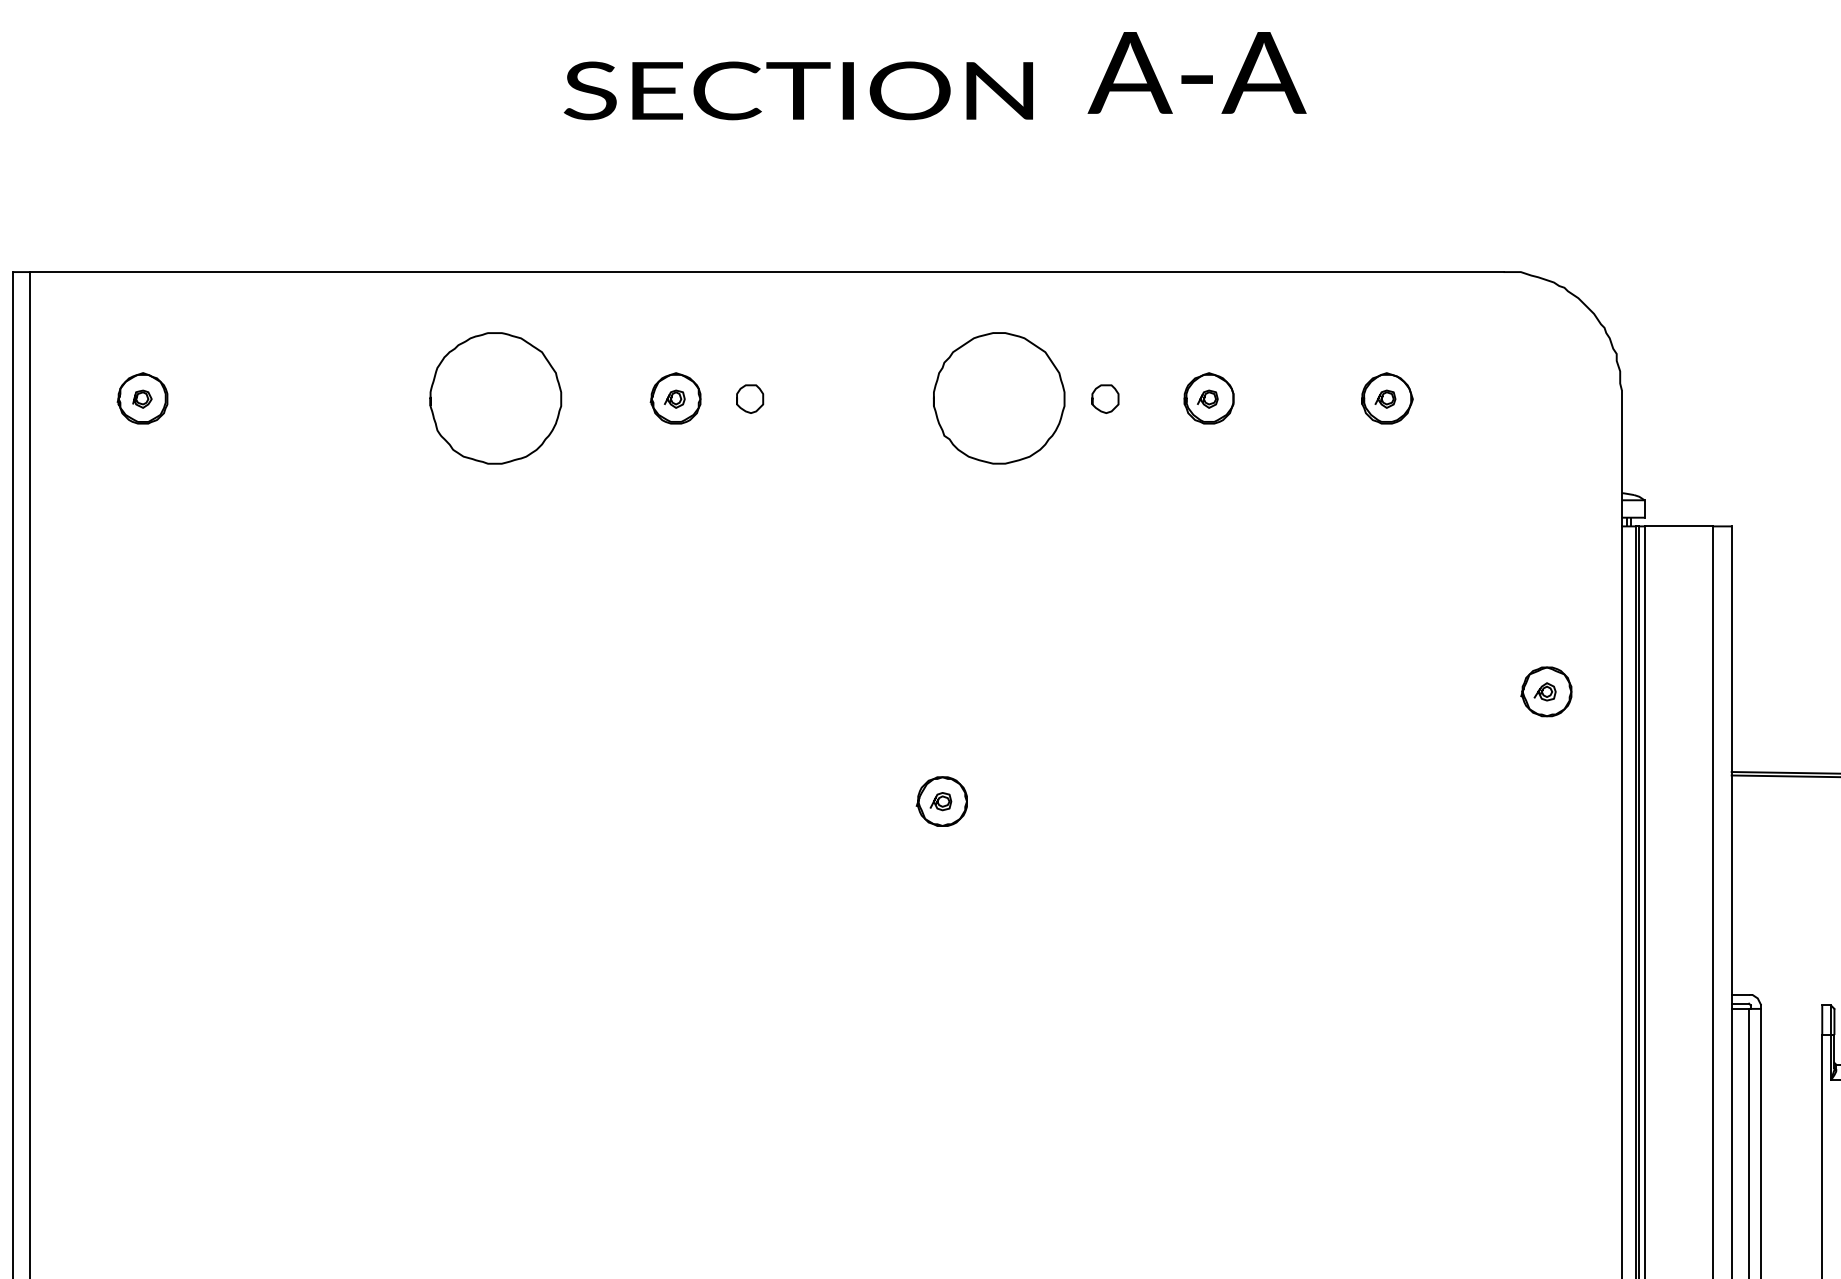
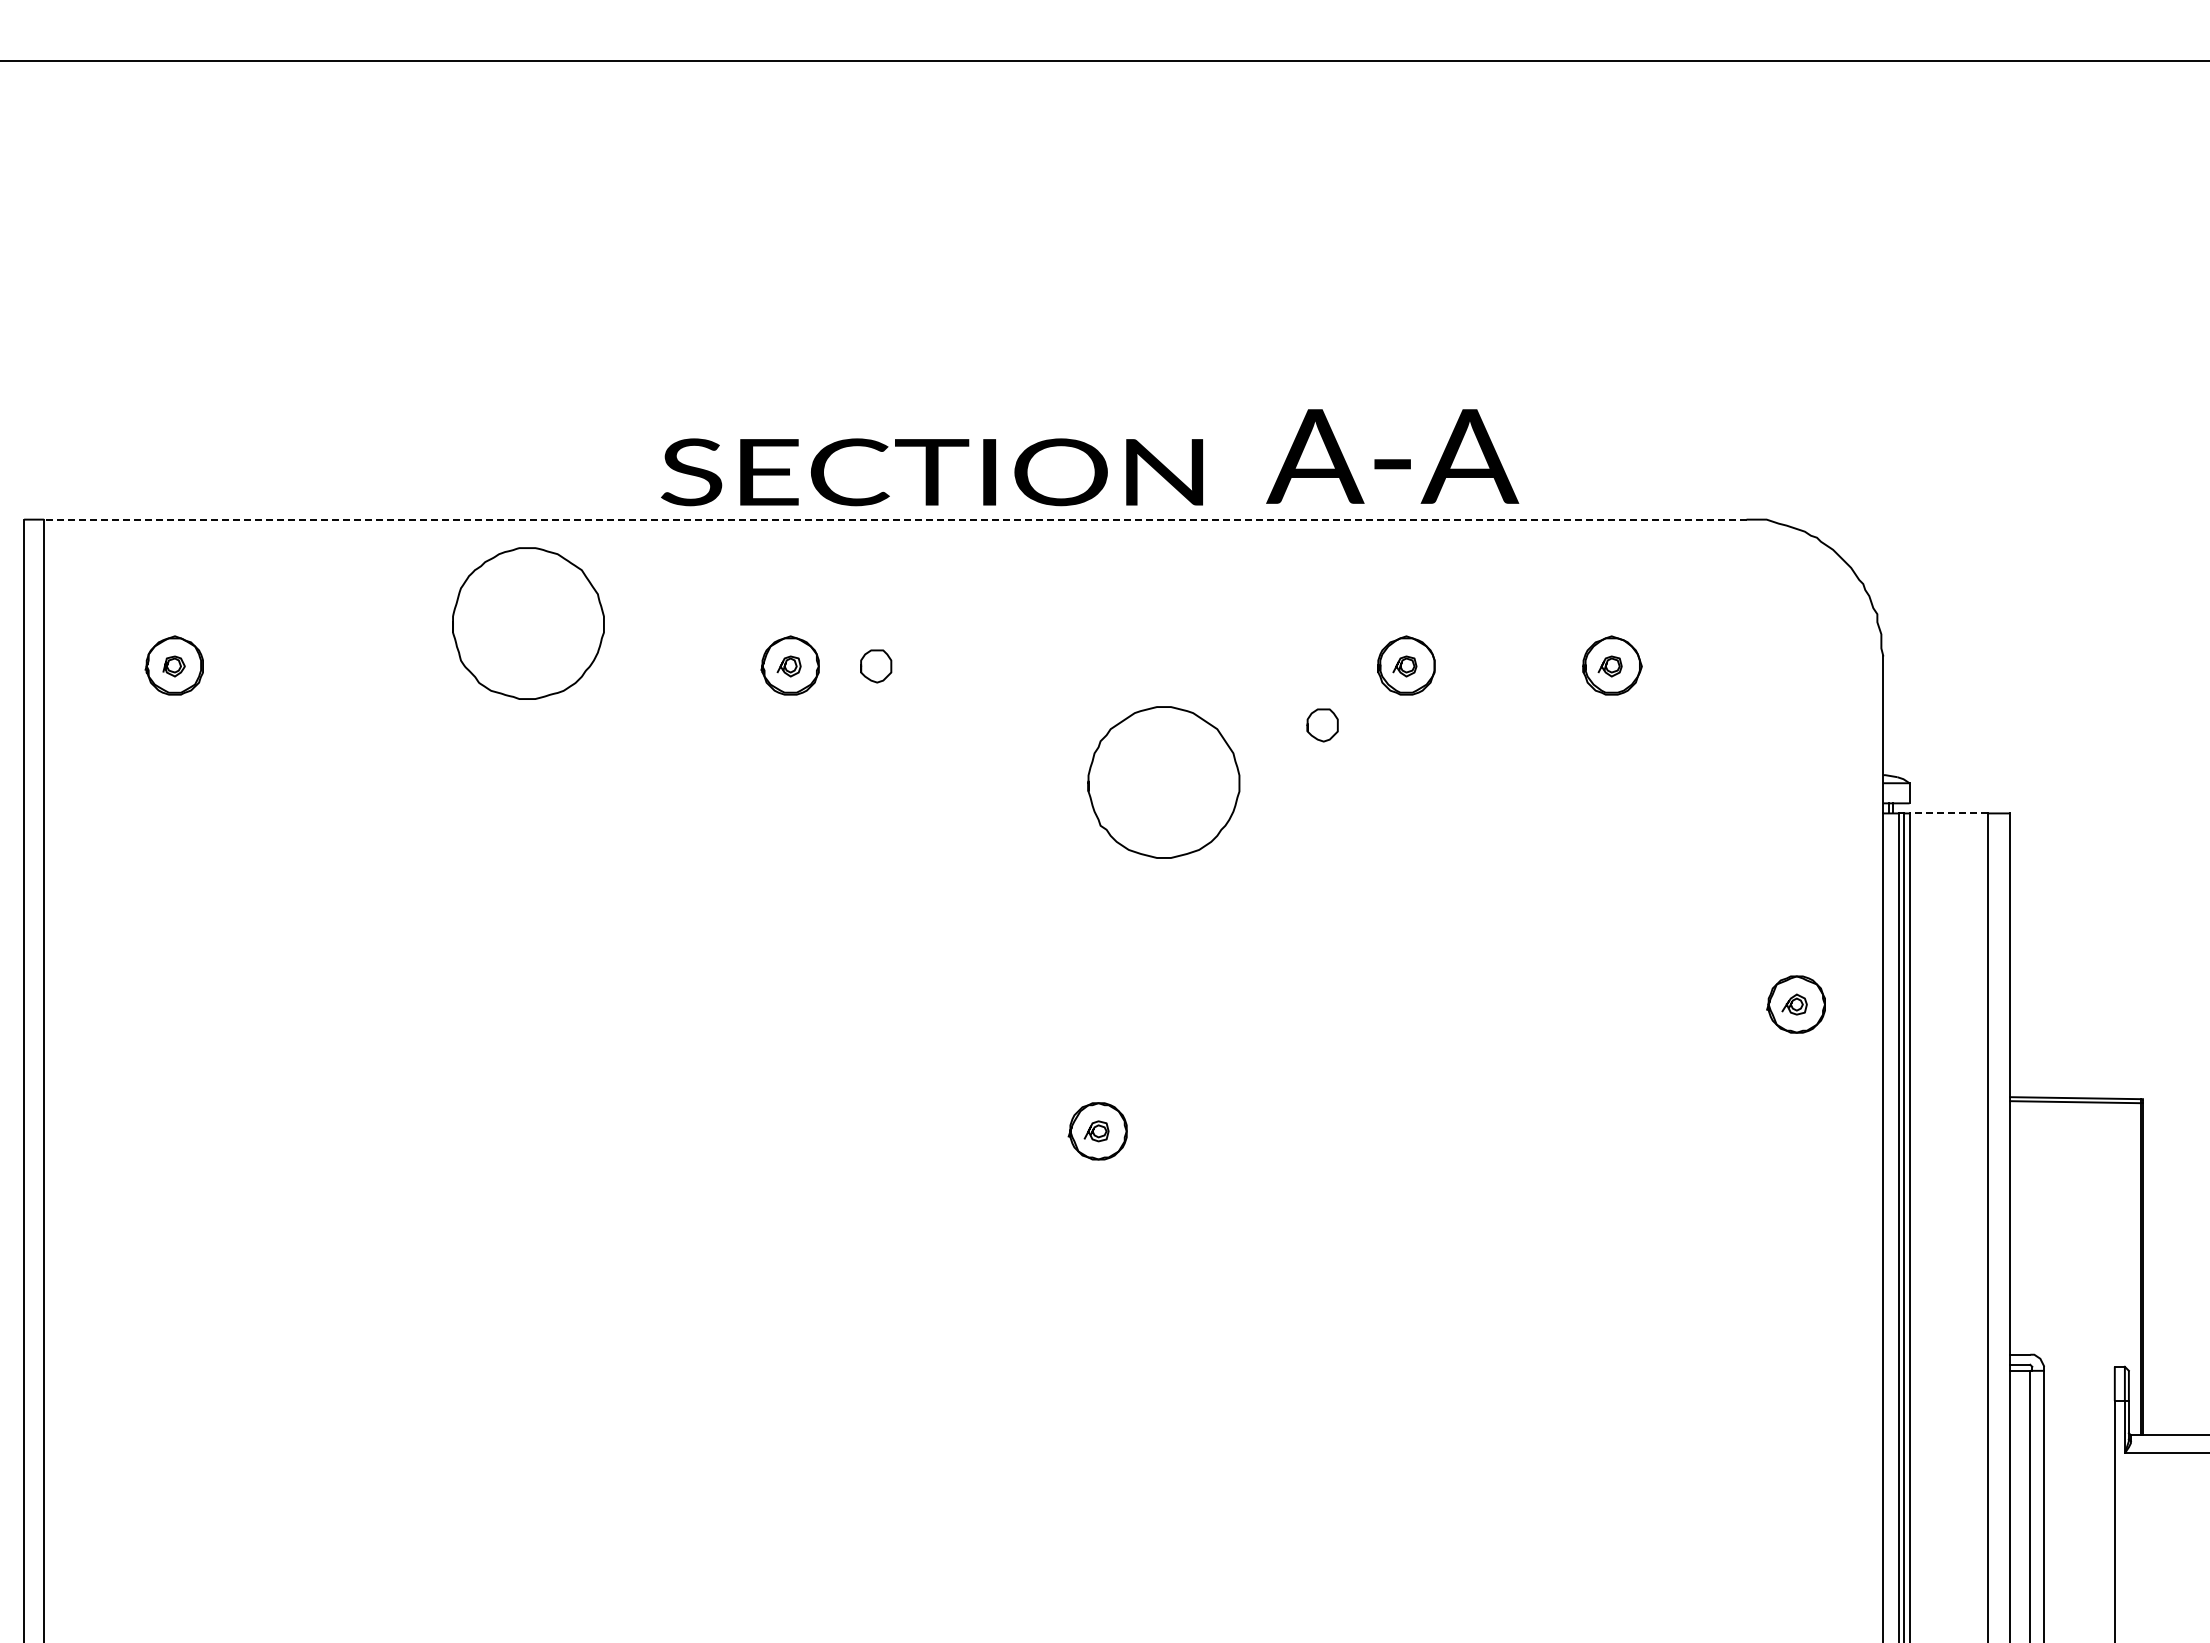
text: (1197, 72) -> (1392, 456), moved
text: (797, 91) -> (931, 472), moved
line: (765, 271) -> (894, 519), solid -> dashed
curve: (965, 345) -> (1124, 721), moved
curve: (531, 346) -> (569, 563), moved
curve: (1100, 409) -> (1316, 737), moved
line: (1678, 526) -> (1948, 813), solid -> dashed

